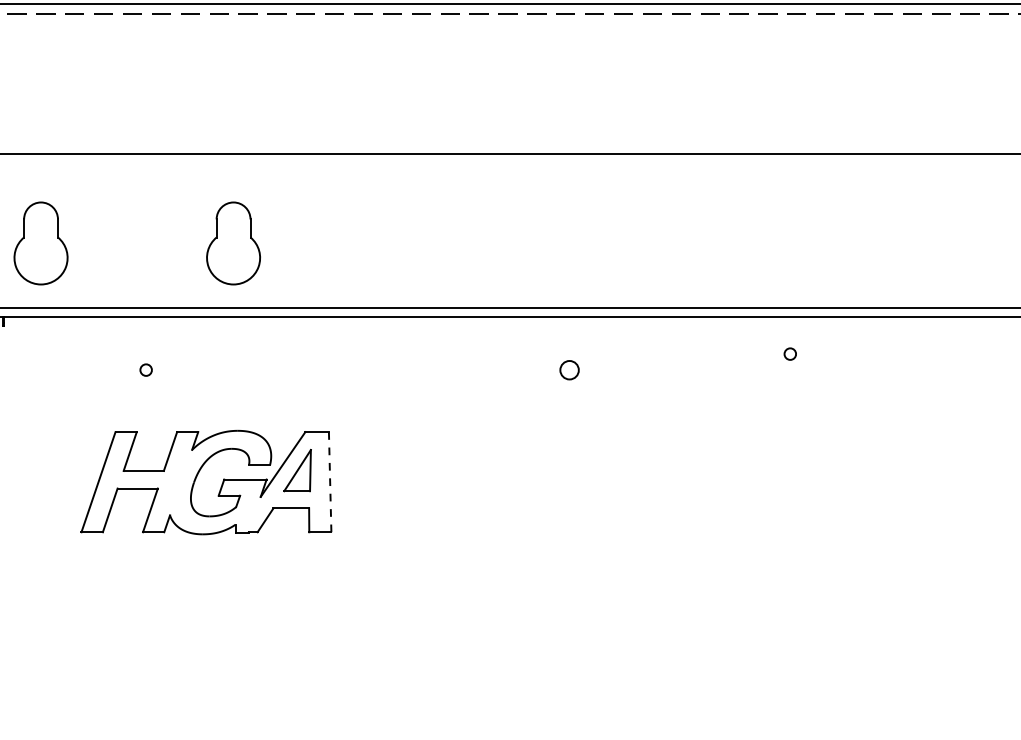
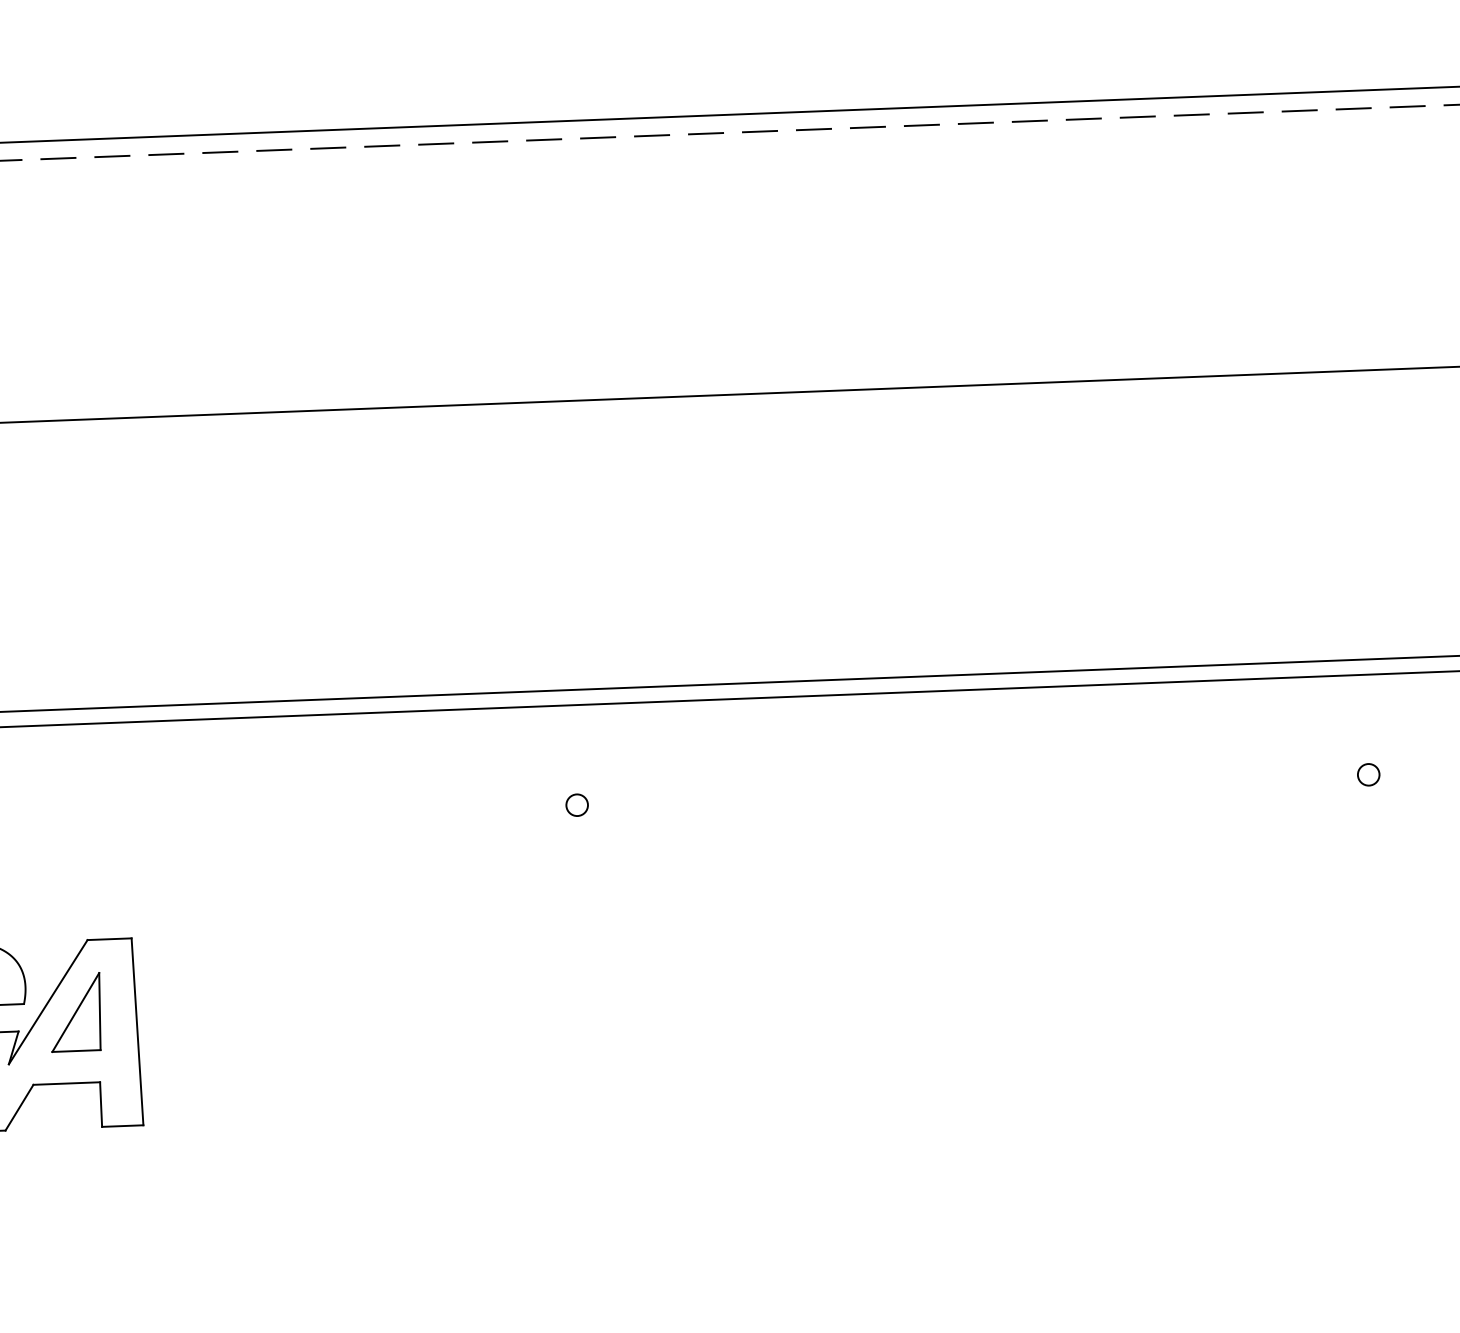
circle: (789, 353) -> (1367, 773), moved
circle: (569, 369) -> (576, 804), size x0.62
line: (330, 482) -> (138, 1032), dashed -> solid

